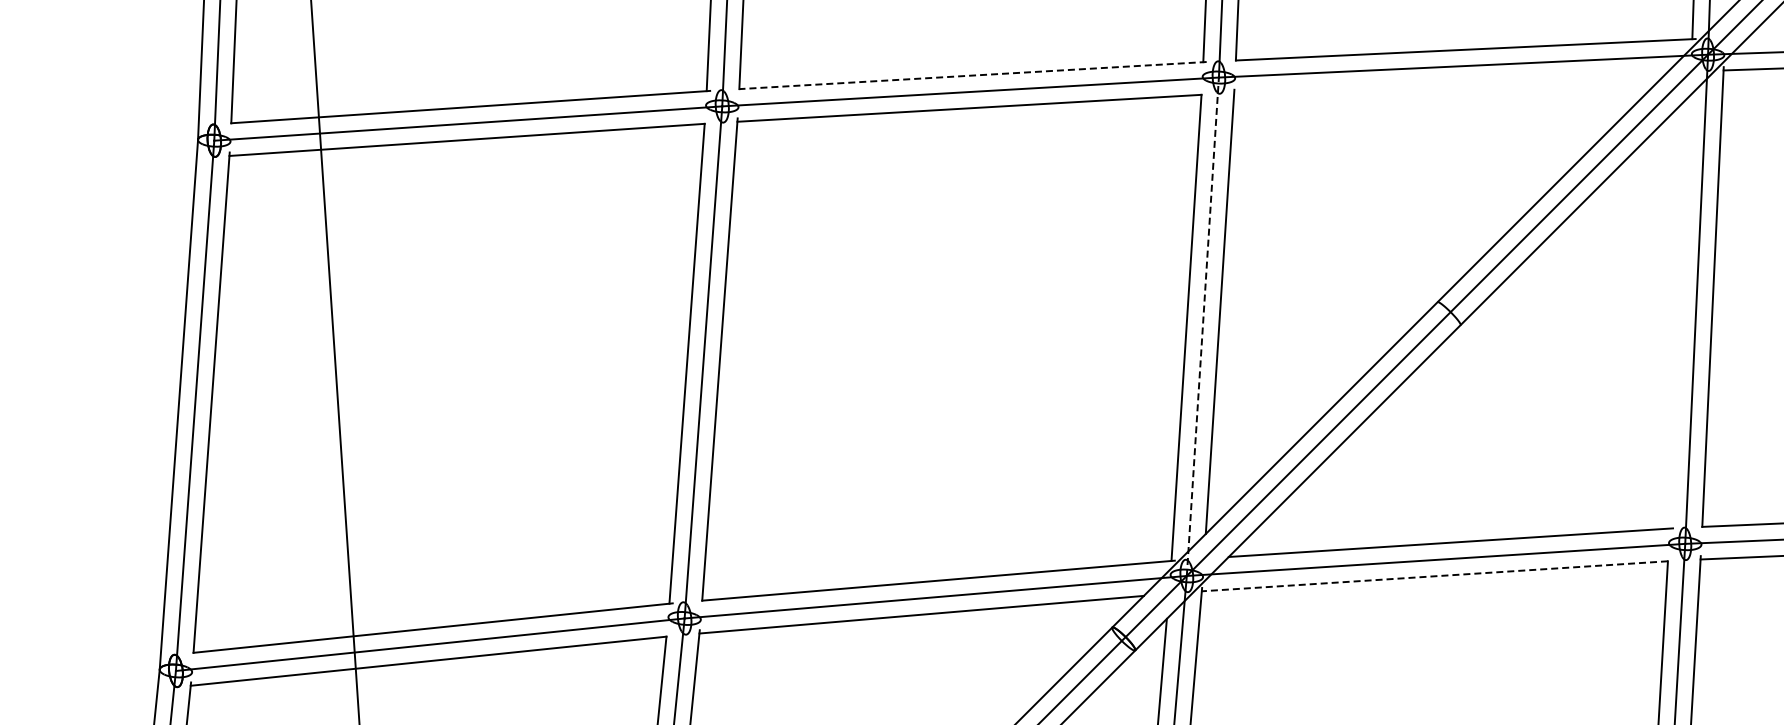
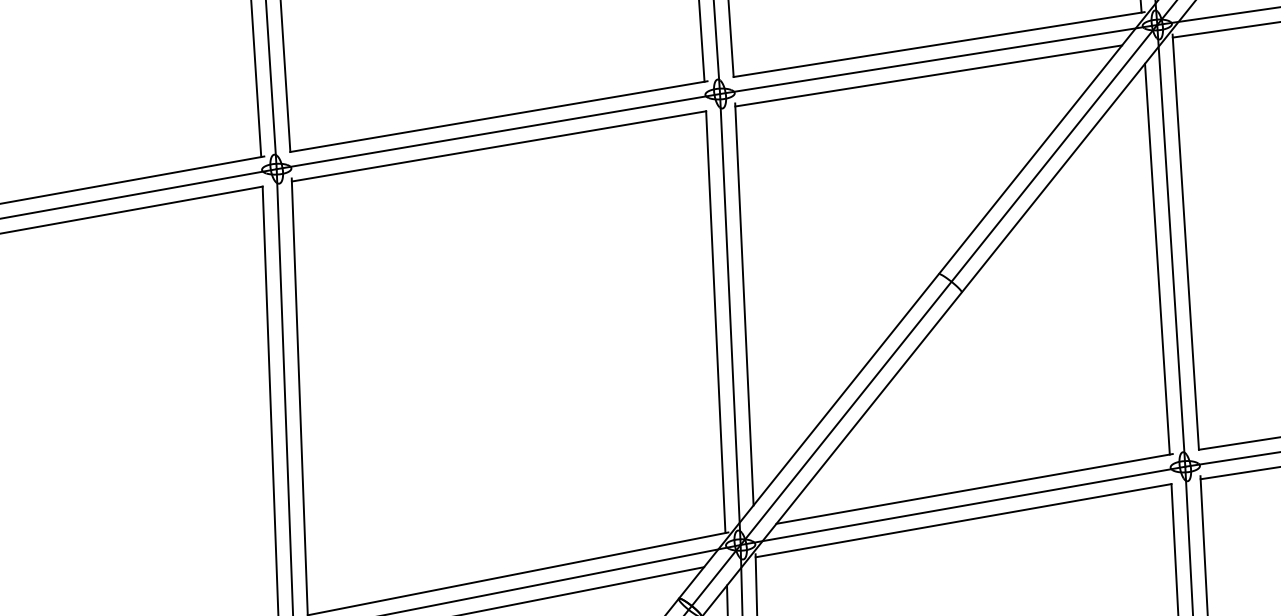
line: (972, 75) -> (498, 116), dashed -> solid
line: (1450, 82) -> (928, 75), added
line: (1679, 311) -> (1157, 258), added
line: (1202, 326) -> (730, 319), dashed -> solid
line: (1434, 576) -> (963, 520), dashed -> solid

